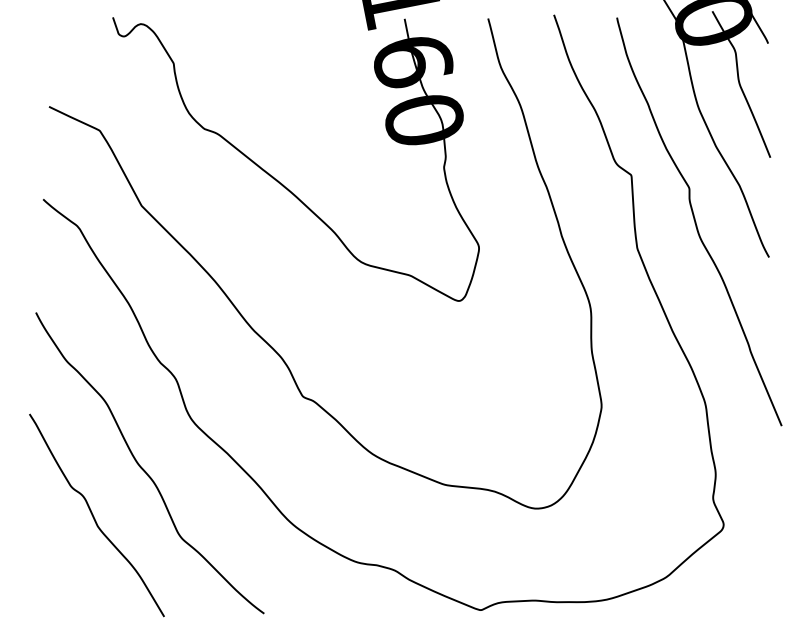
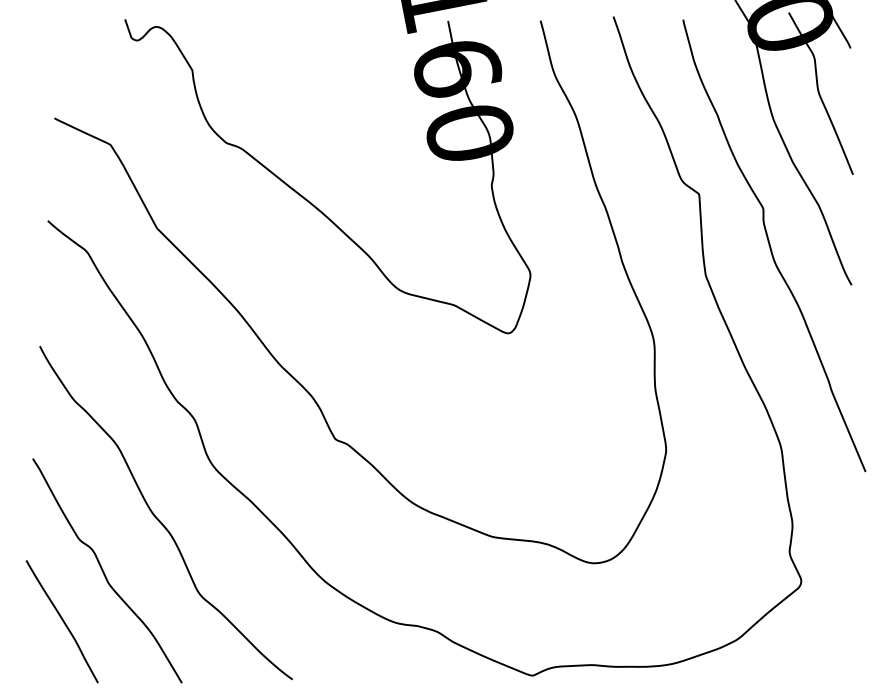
curve: (56, 560) -> (62, 620), added

